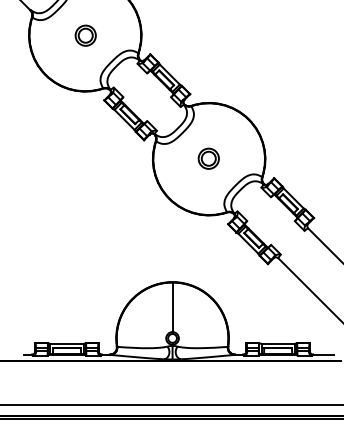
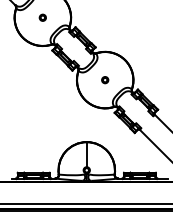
part: (84, 34) -> (42, 17), size x0.62
part: (209, 159) -> (105, 80), size x0.62

